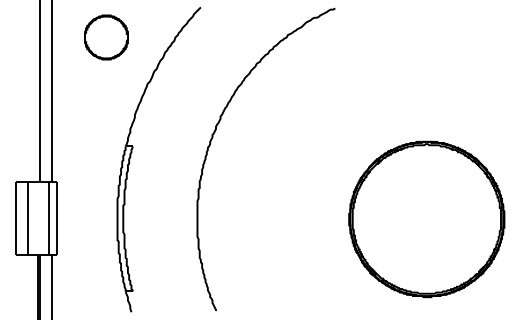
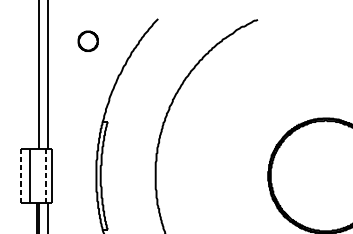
part: (106, 37) -> (88, 41), size x0.6
line: (15, 218) -> (20, 175), solid -> dashed
line: (49, 218) -> (46, 175), solid -> dashed

